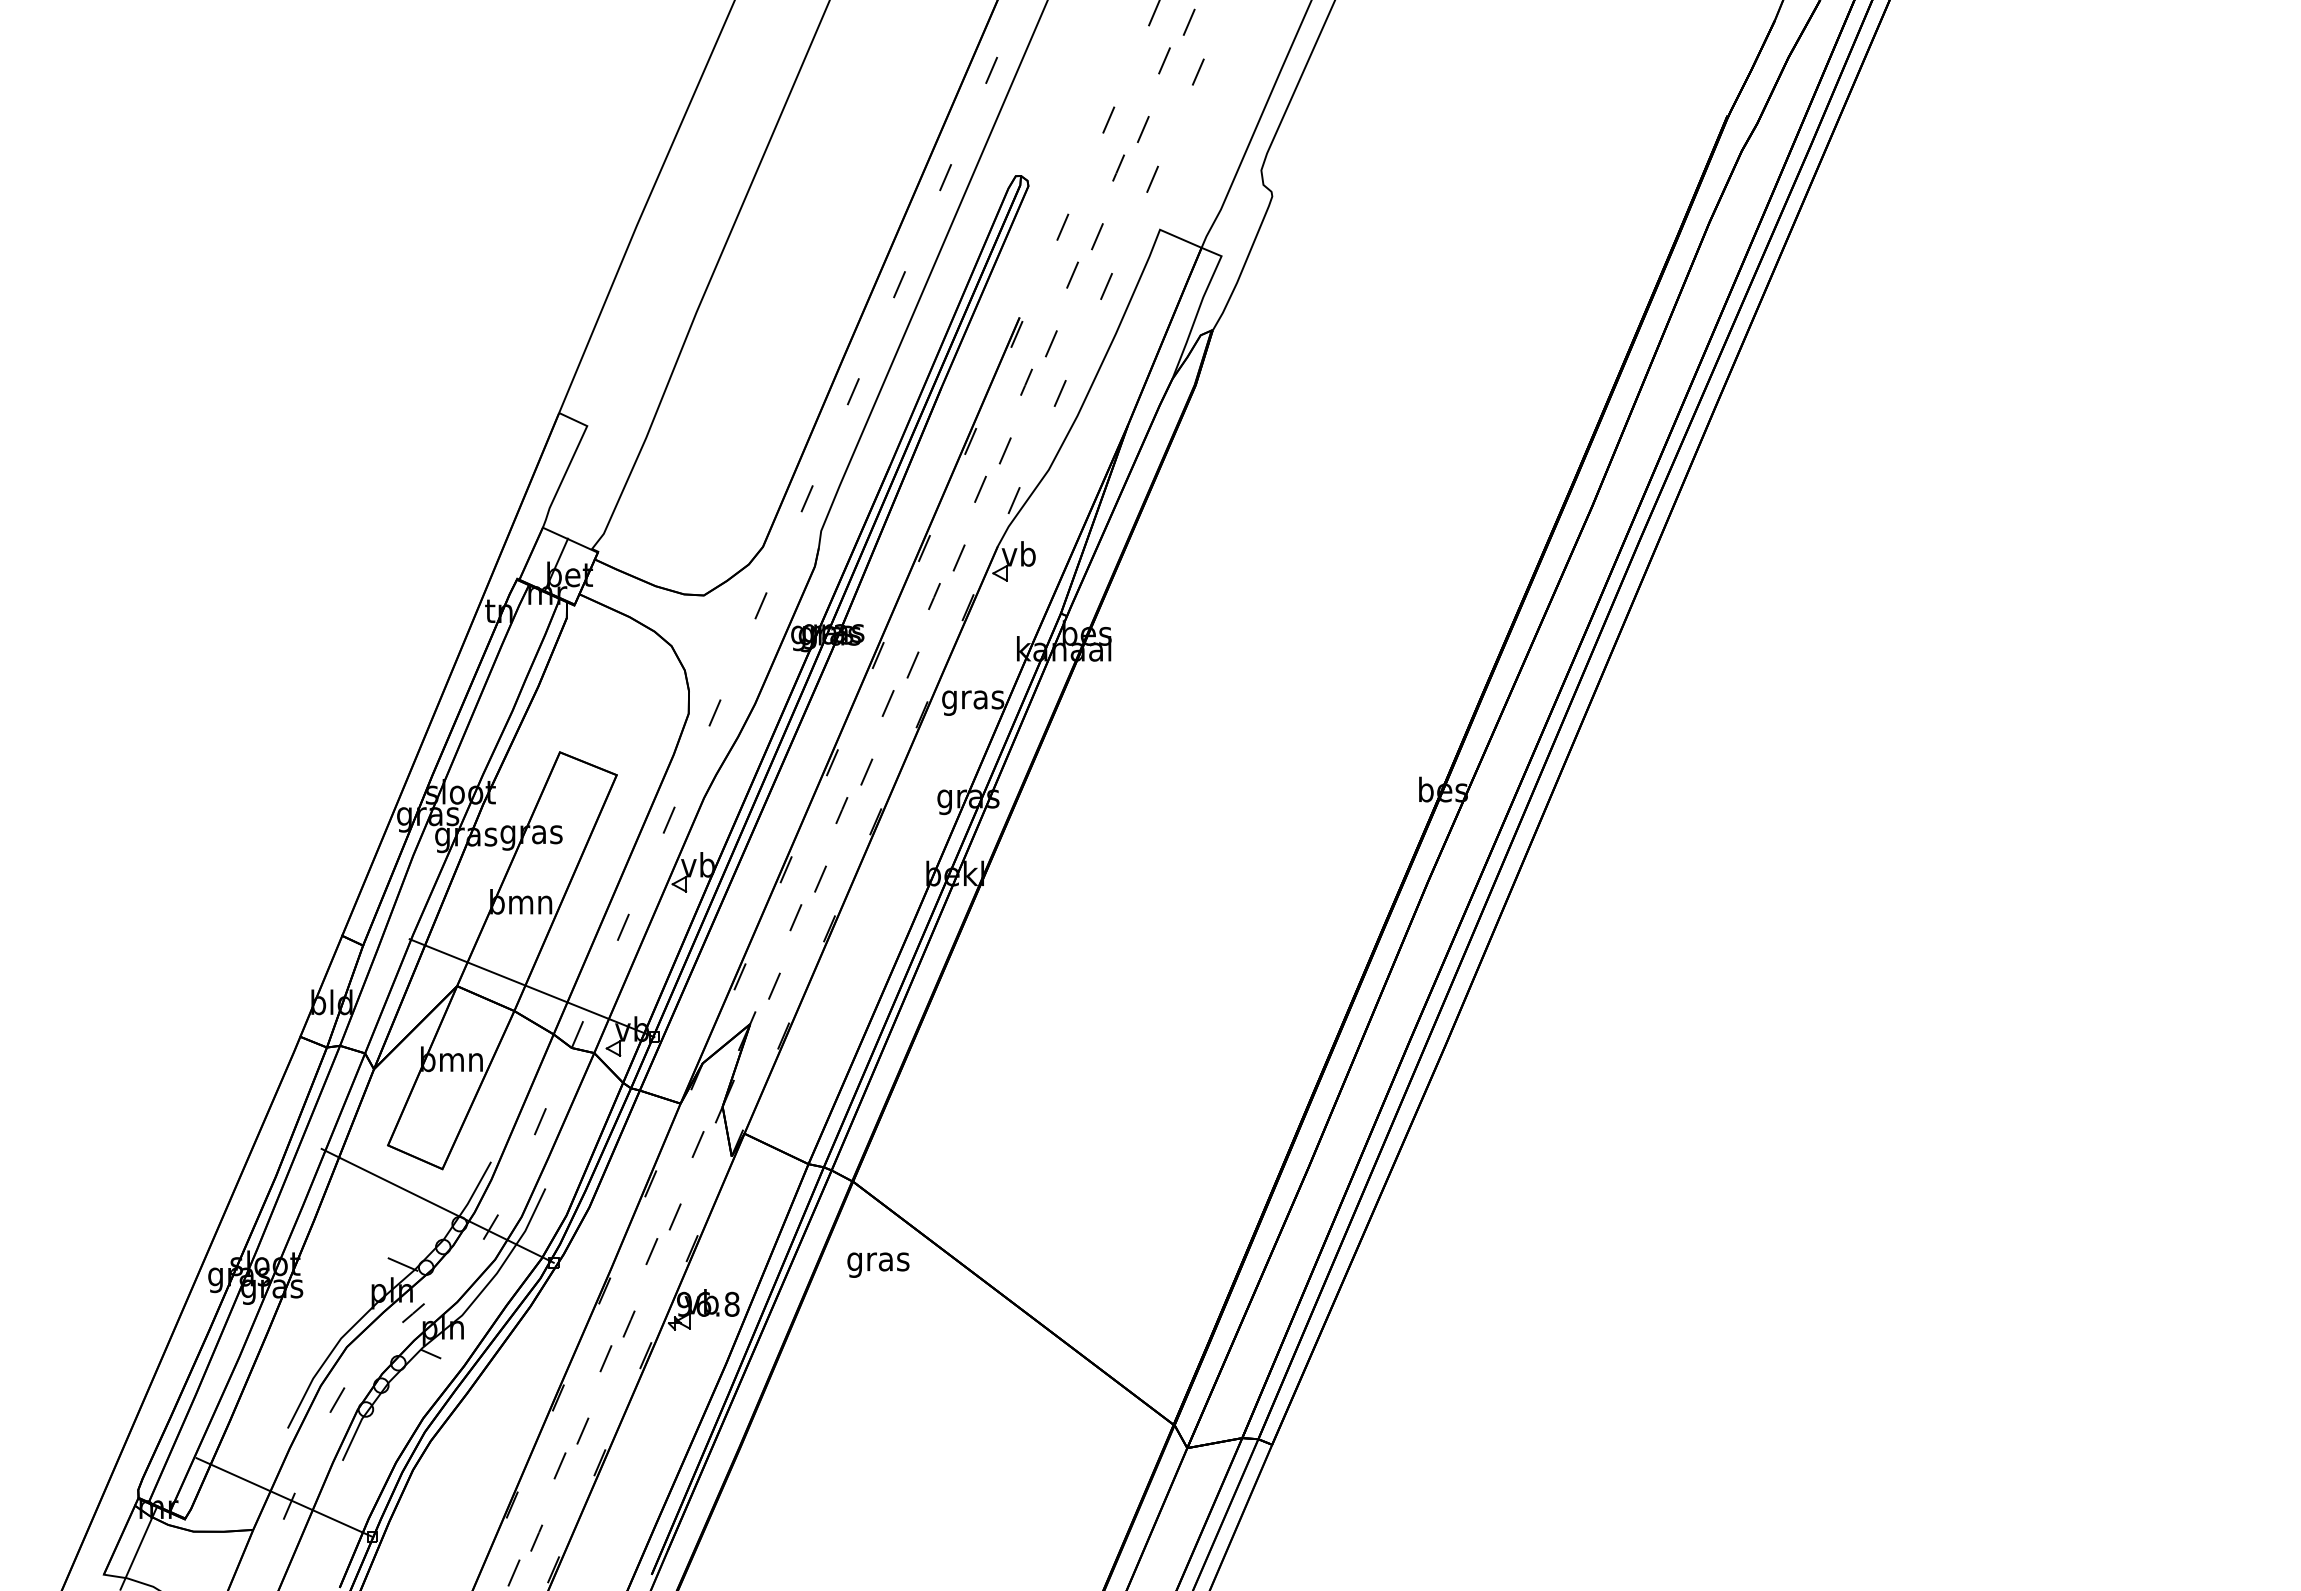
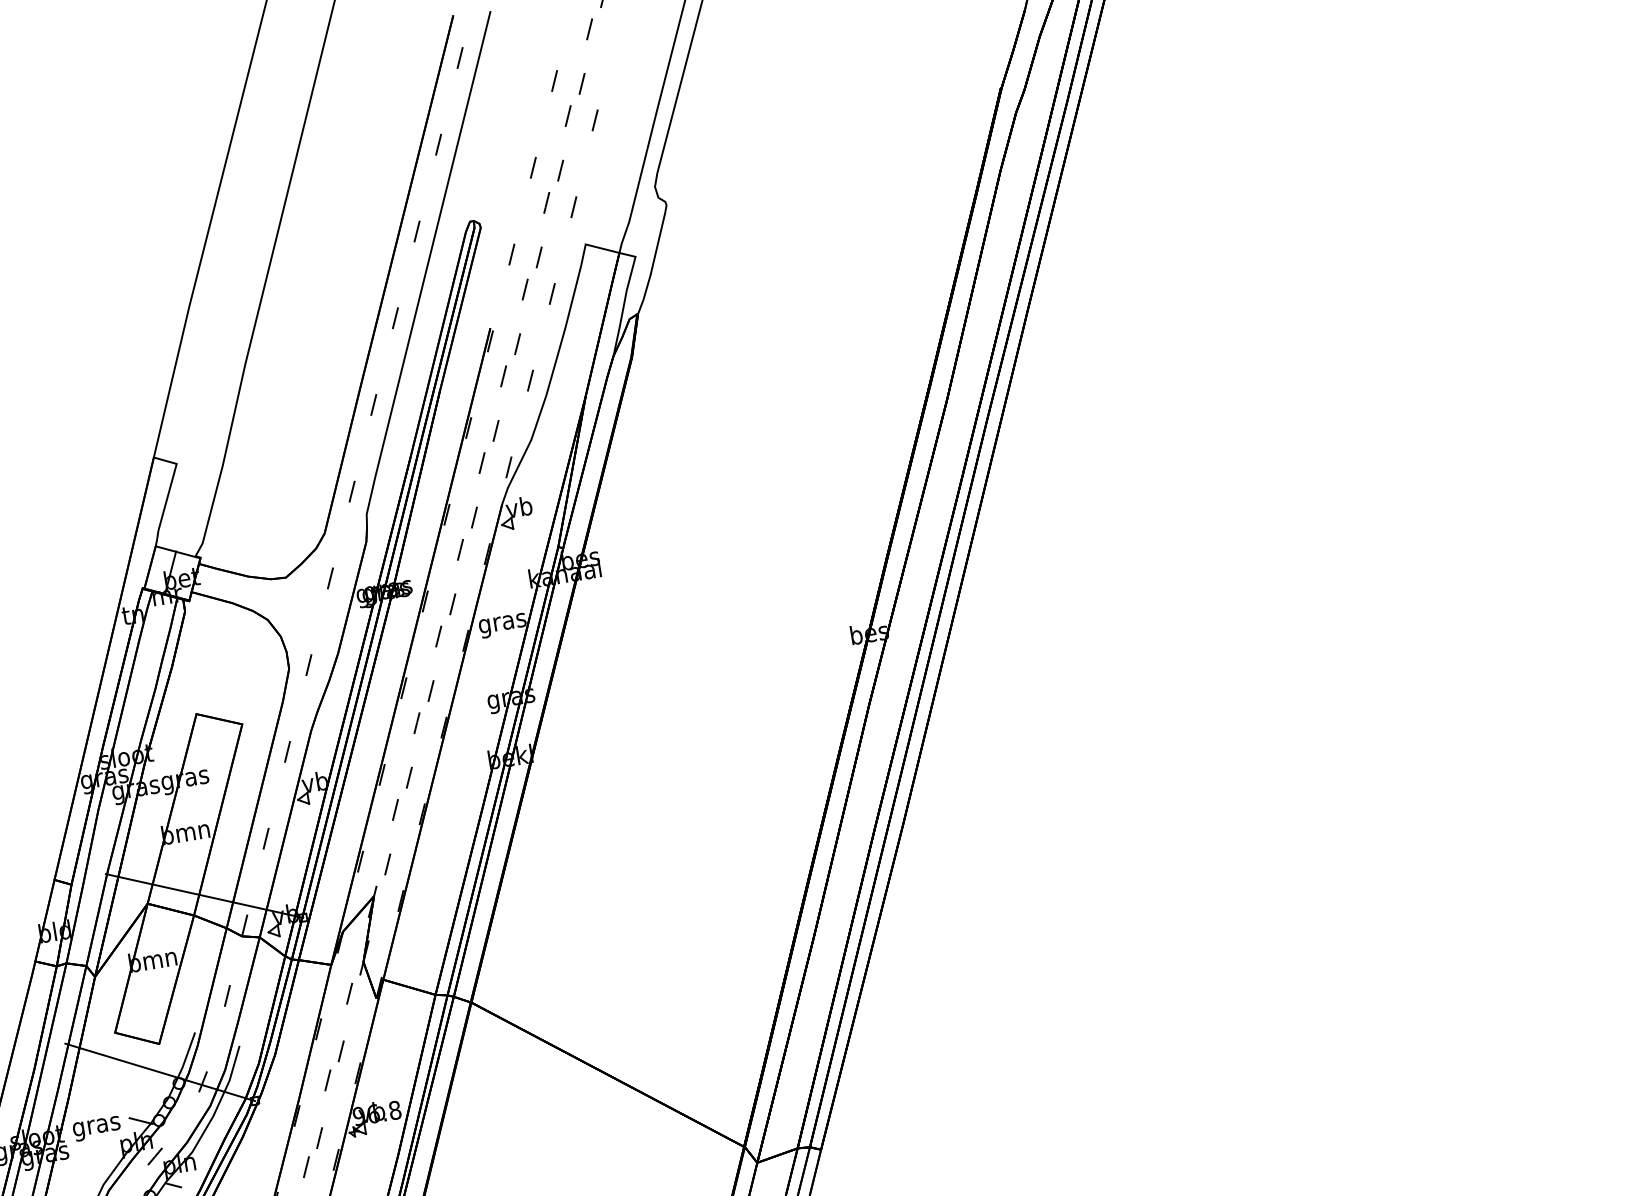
text: (878, 1264) -> (96, 1128), moved

